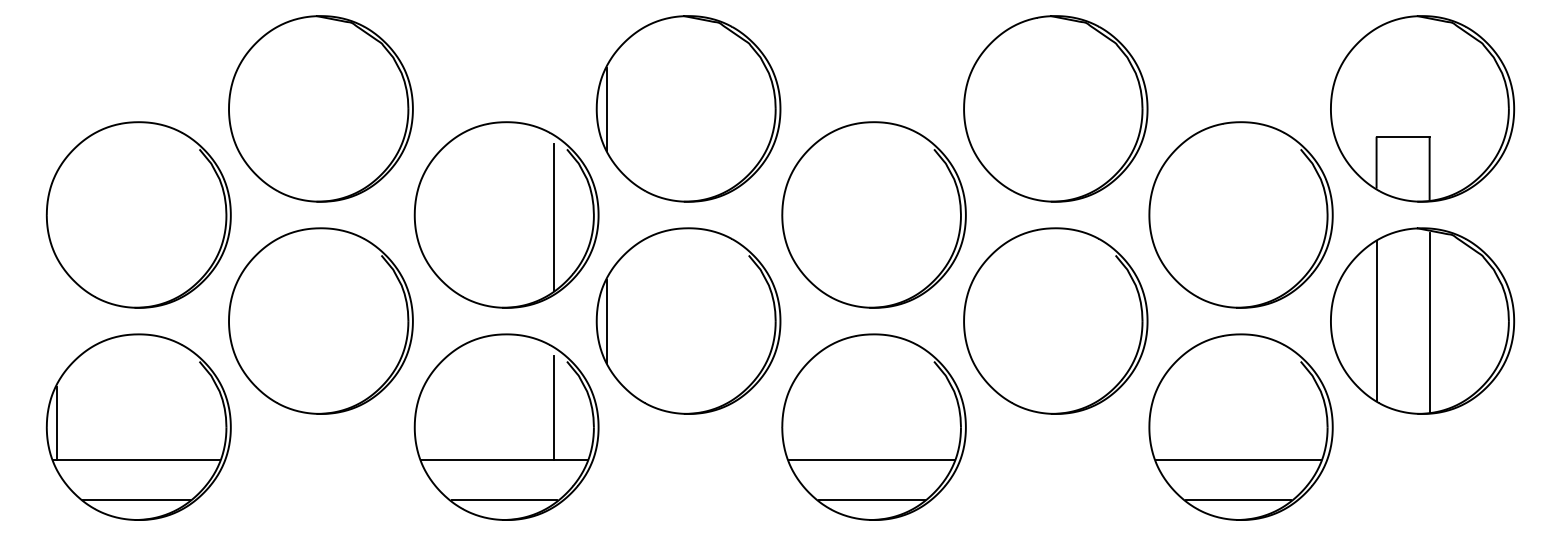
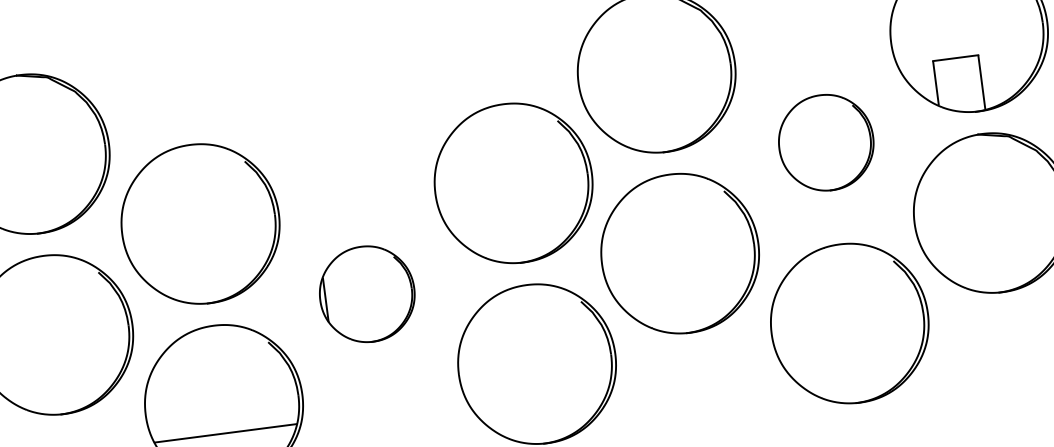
part: (688, 108) -> (343, 113), removed
part: (1240, 214) -> (825, 142), size x0.6
line: (554, 217) -> (241, 220), removed
part: (688, 320) -> (367, 293), size x0.6
line: (1376, 321) -> (953, 218), removed
line: (1429, 322) -> (998, 213), removed
line: (554, 408) -> (262, 383), removed
line: (871, 460) -> (538, 392), removed
line: (1238, 460) -> (851, 352), removed
line: (871, 500) -> (543, 426), removed
line: (1238, 500) -> (855, 386), removed

